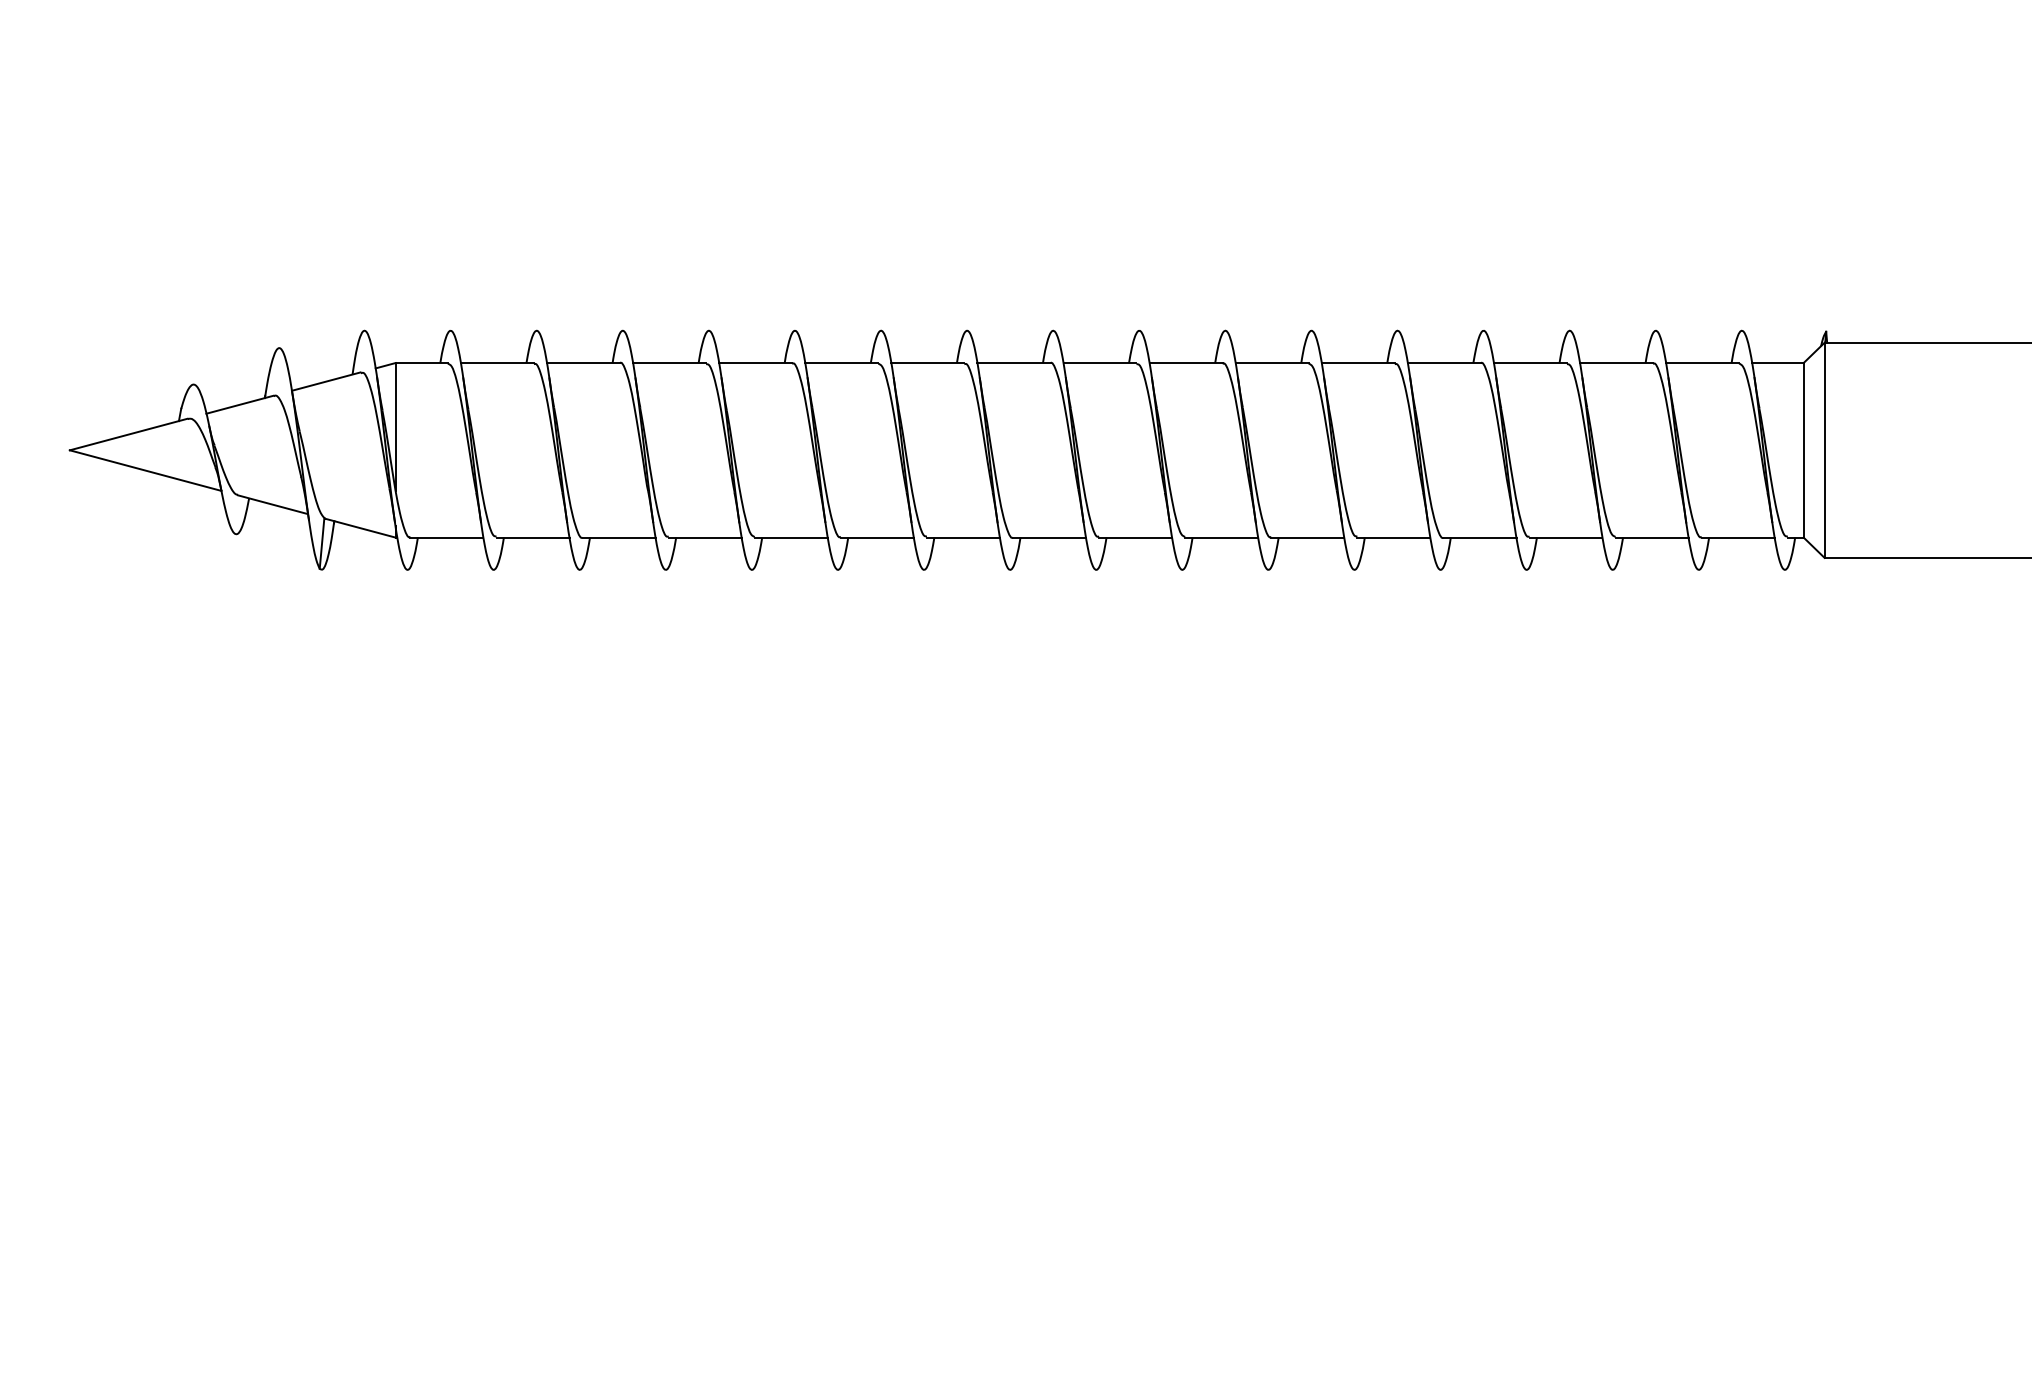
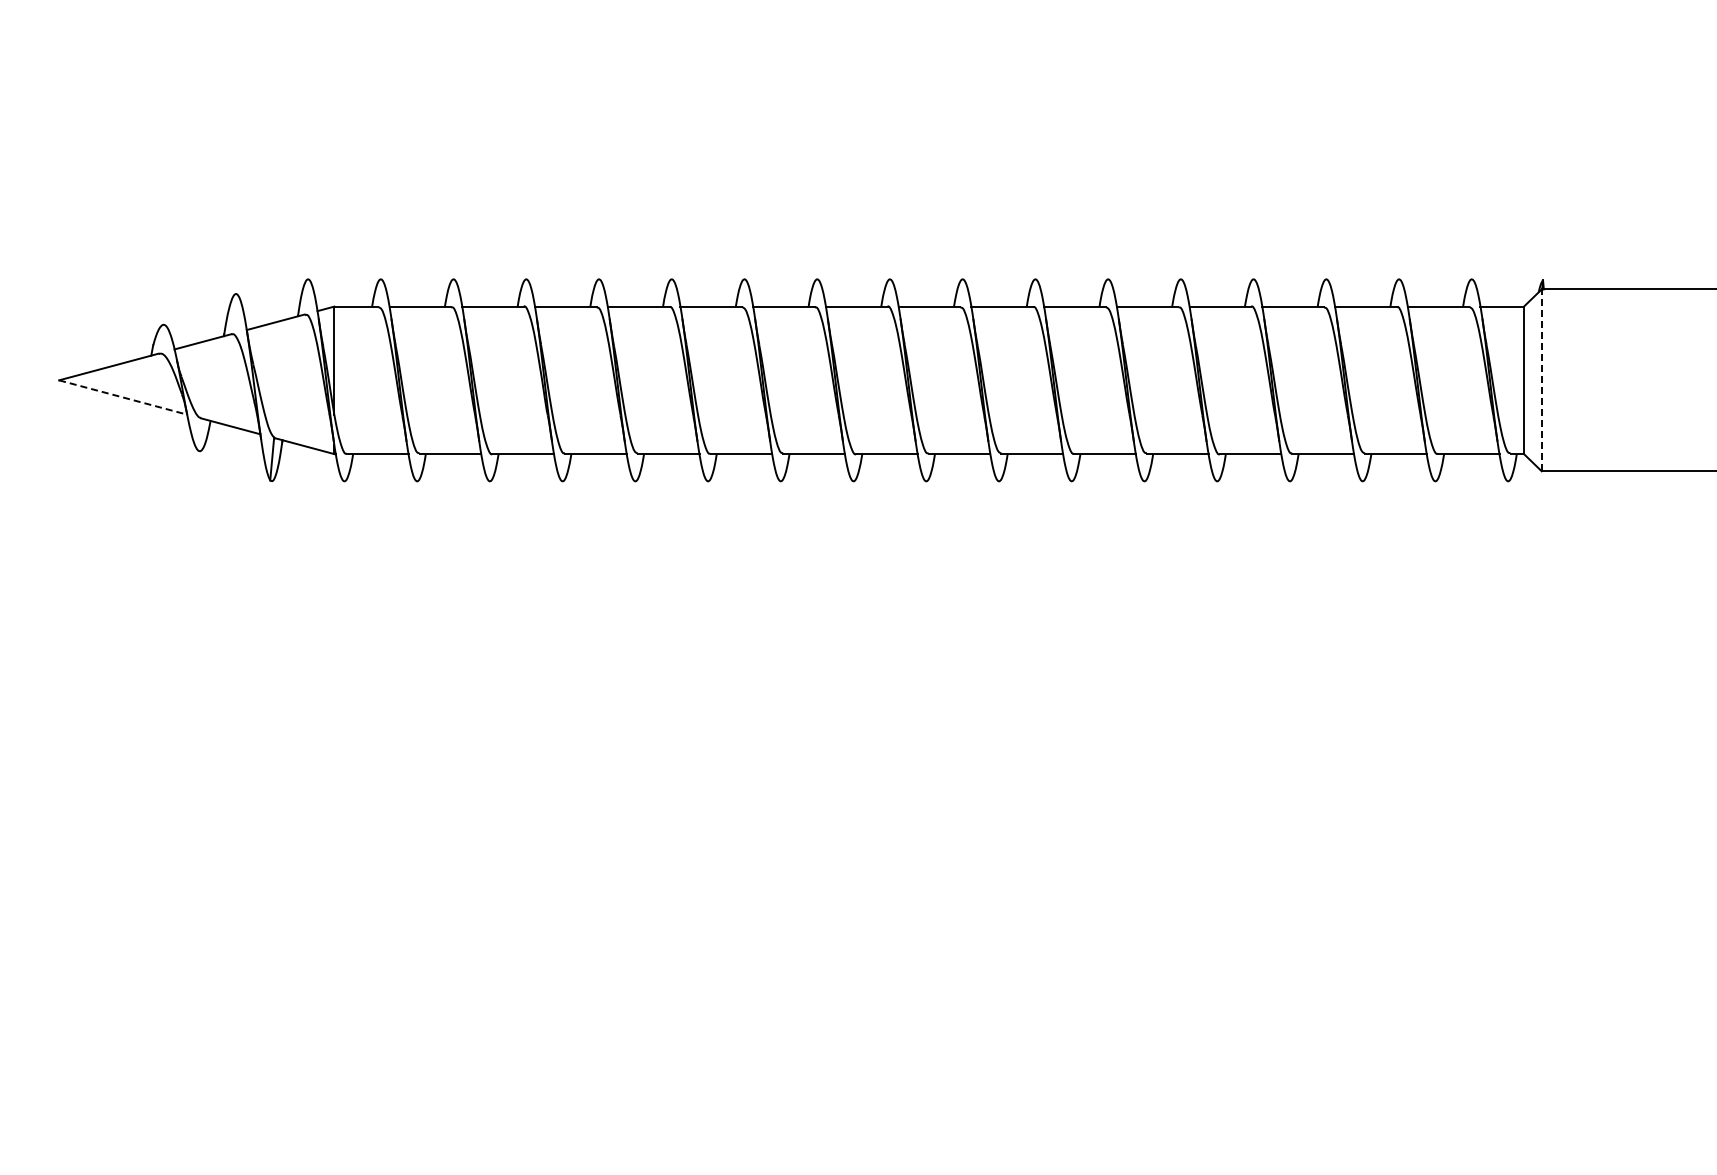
line: (1824, 450) -> (1541, 380), solid -> dashed
line: (146, 470) -> (123, 397), solid -> dashed

